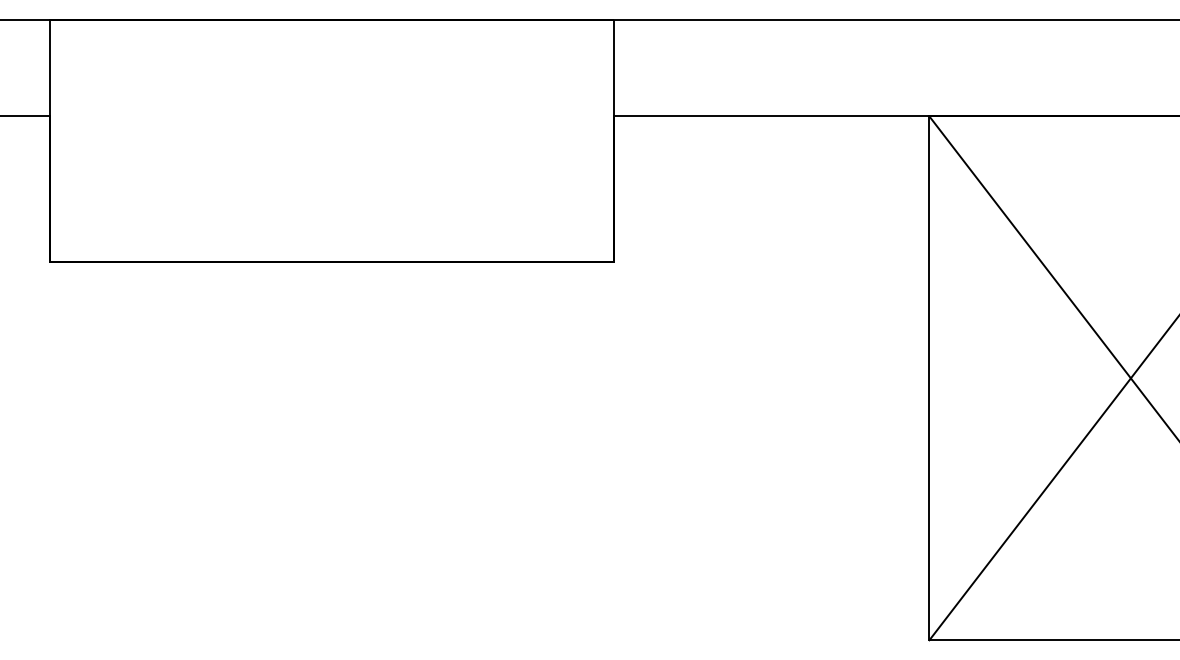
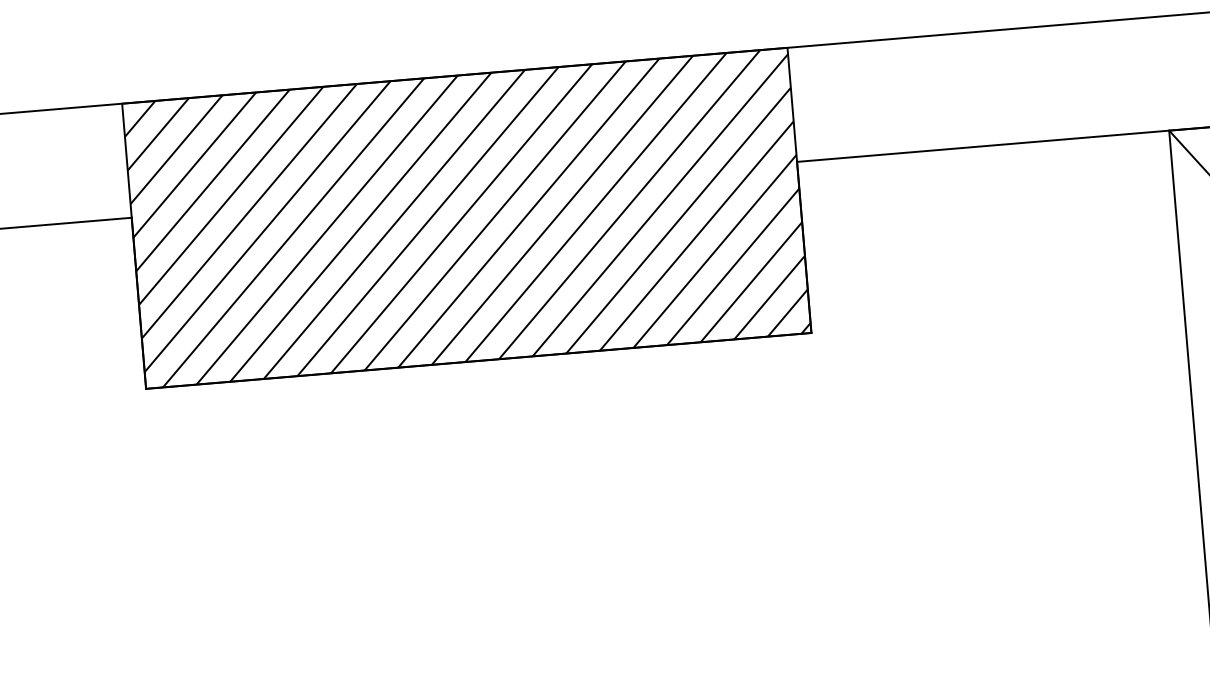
hatch: (331, 140) -> (466, 218), added

